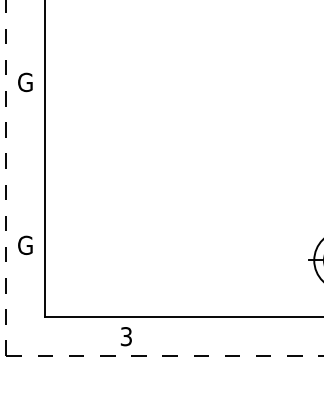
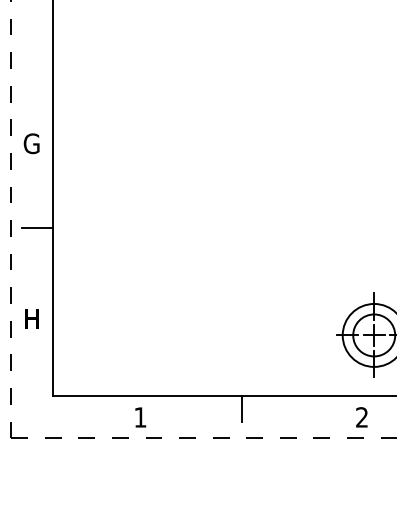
line: (30, 161) -> (37, 228), added
text: (25, 244) -> (31, 318), G -> H
line: (221, 328) -> (242, 408), added
text: (126, 336) -> (140, 417), 3 -> 1

